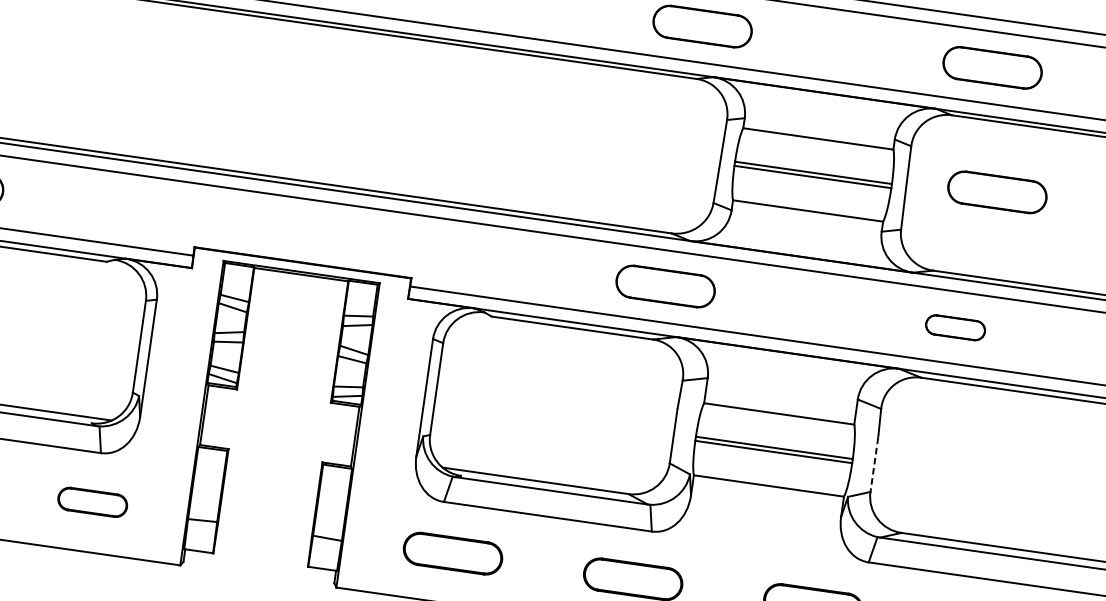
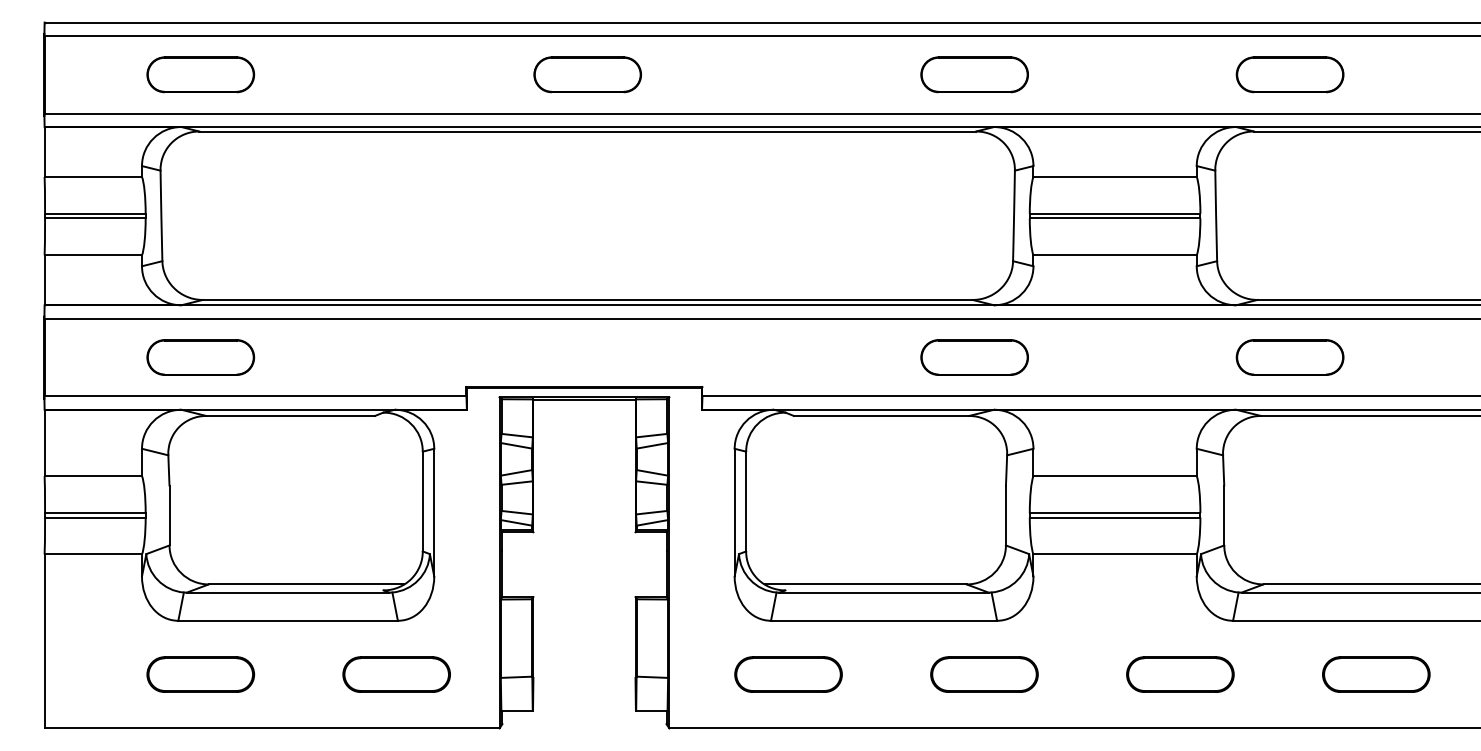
part: (996, 192) -> (1313, 206), removed
part: (955, 327) -> (1289, 357), size x1.67
line: (874, 464) -> (1224, 515), dashed -> solid
part: (92, 502) -> (396, 674), size x1.43

